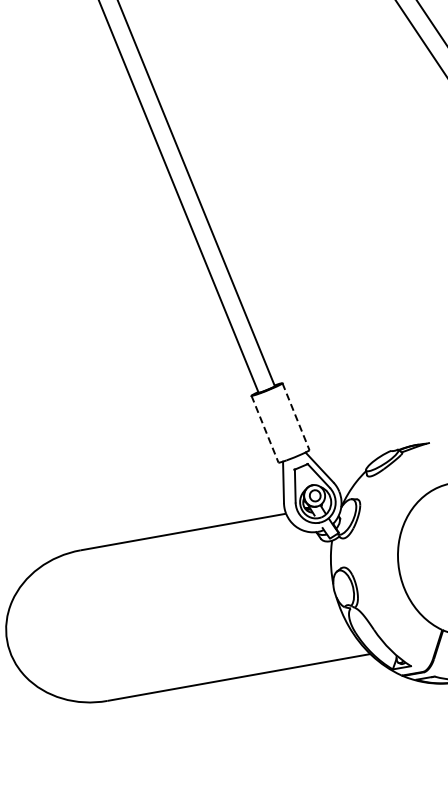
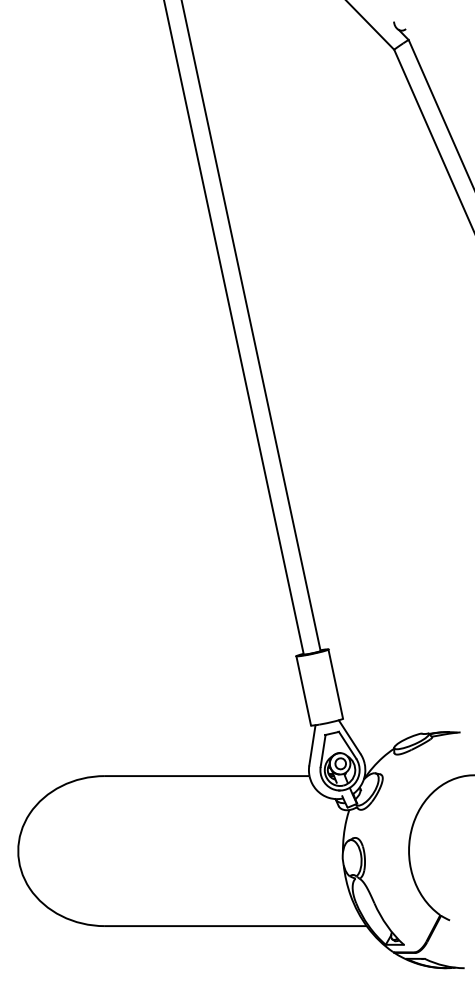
line: (295, 417) -> (335, 684), dashed -> solid
line: (264, 429) -> (303, 691), dashed -> solid

